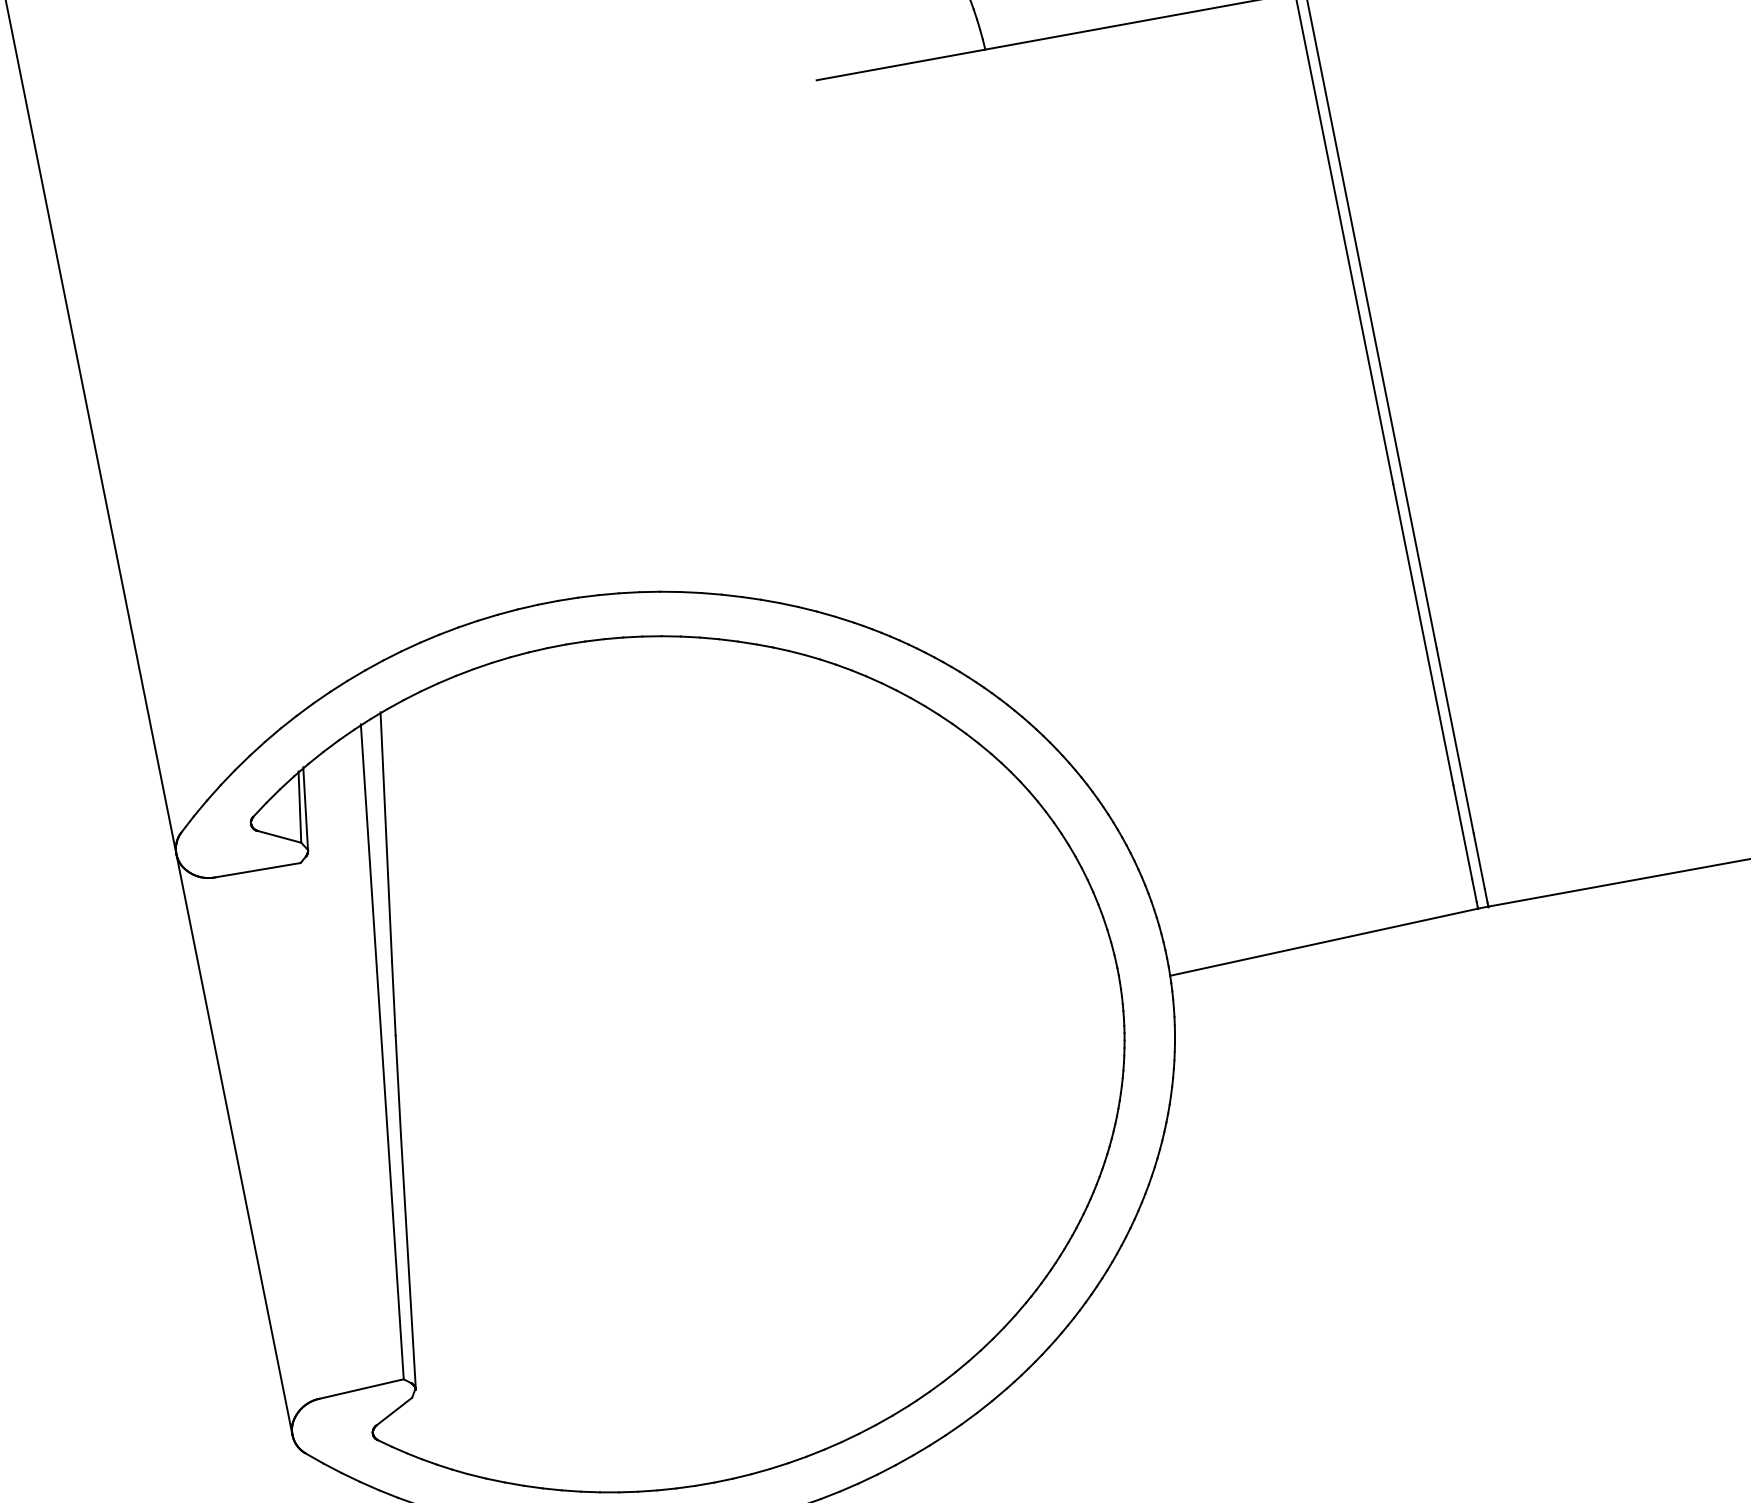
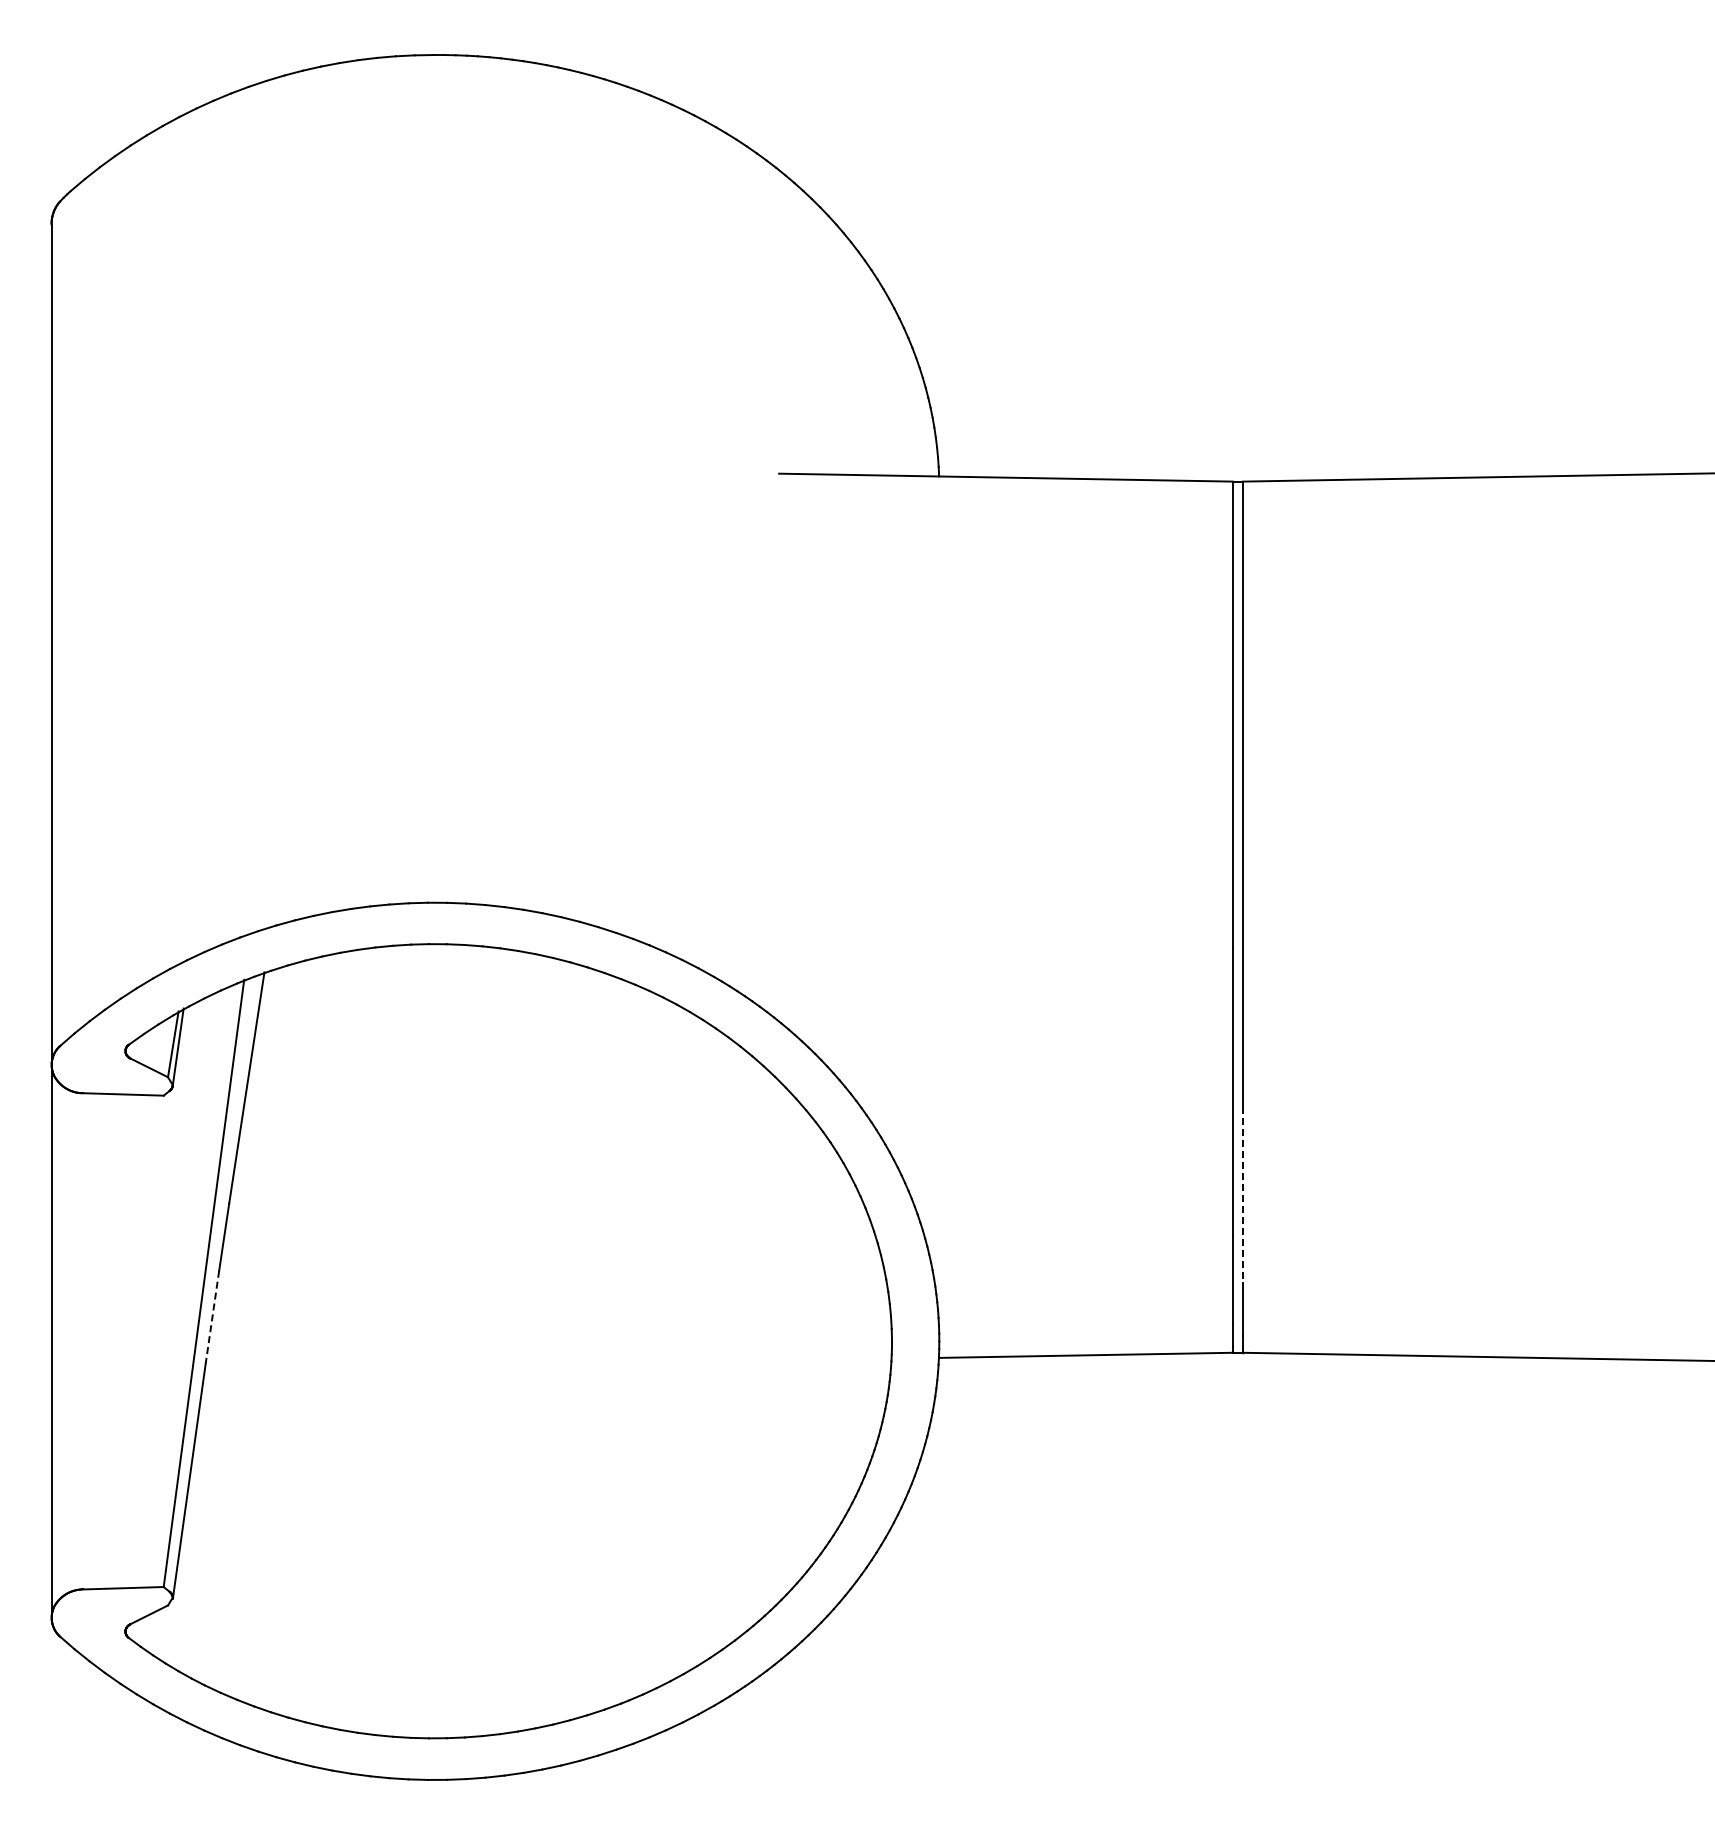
line: (1455, 741) -> (1242, 1195), solid -> dashed
line: (398, 1085) -> (212, 1317), solid -> dashed

